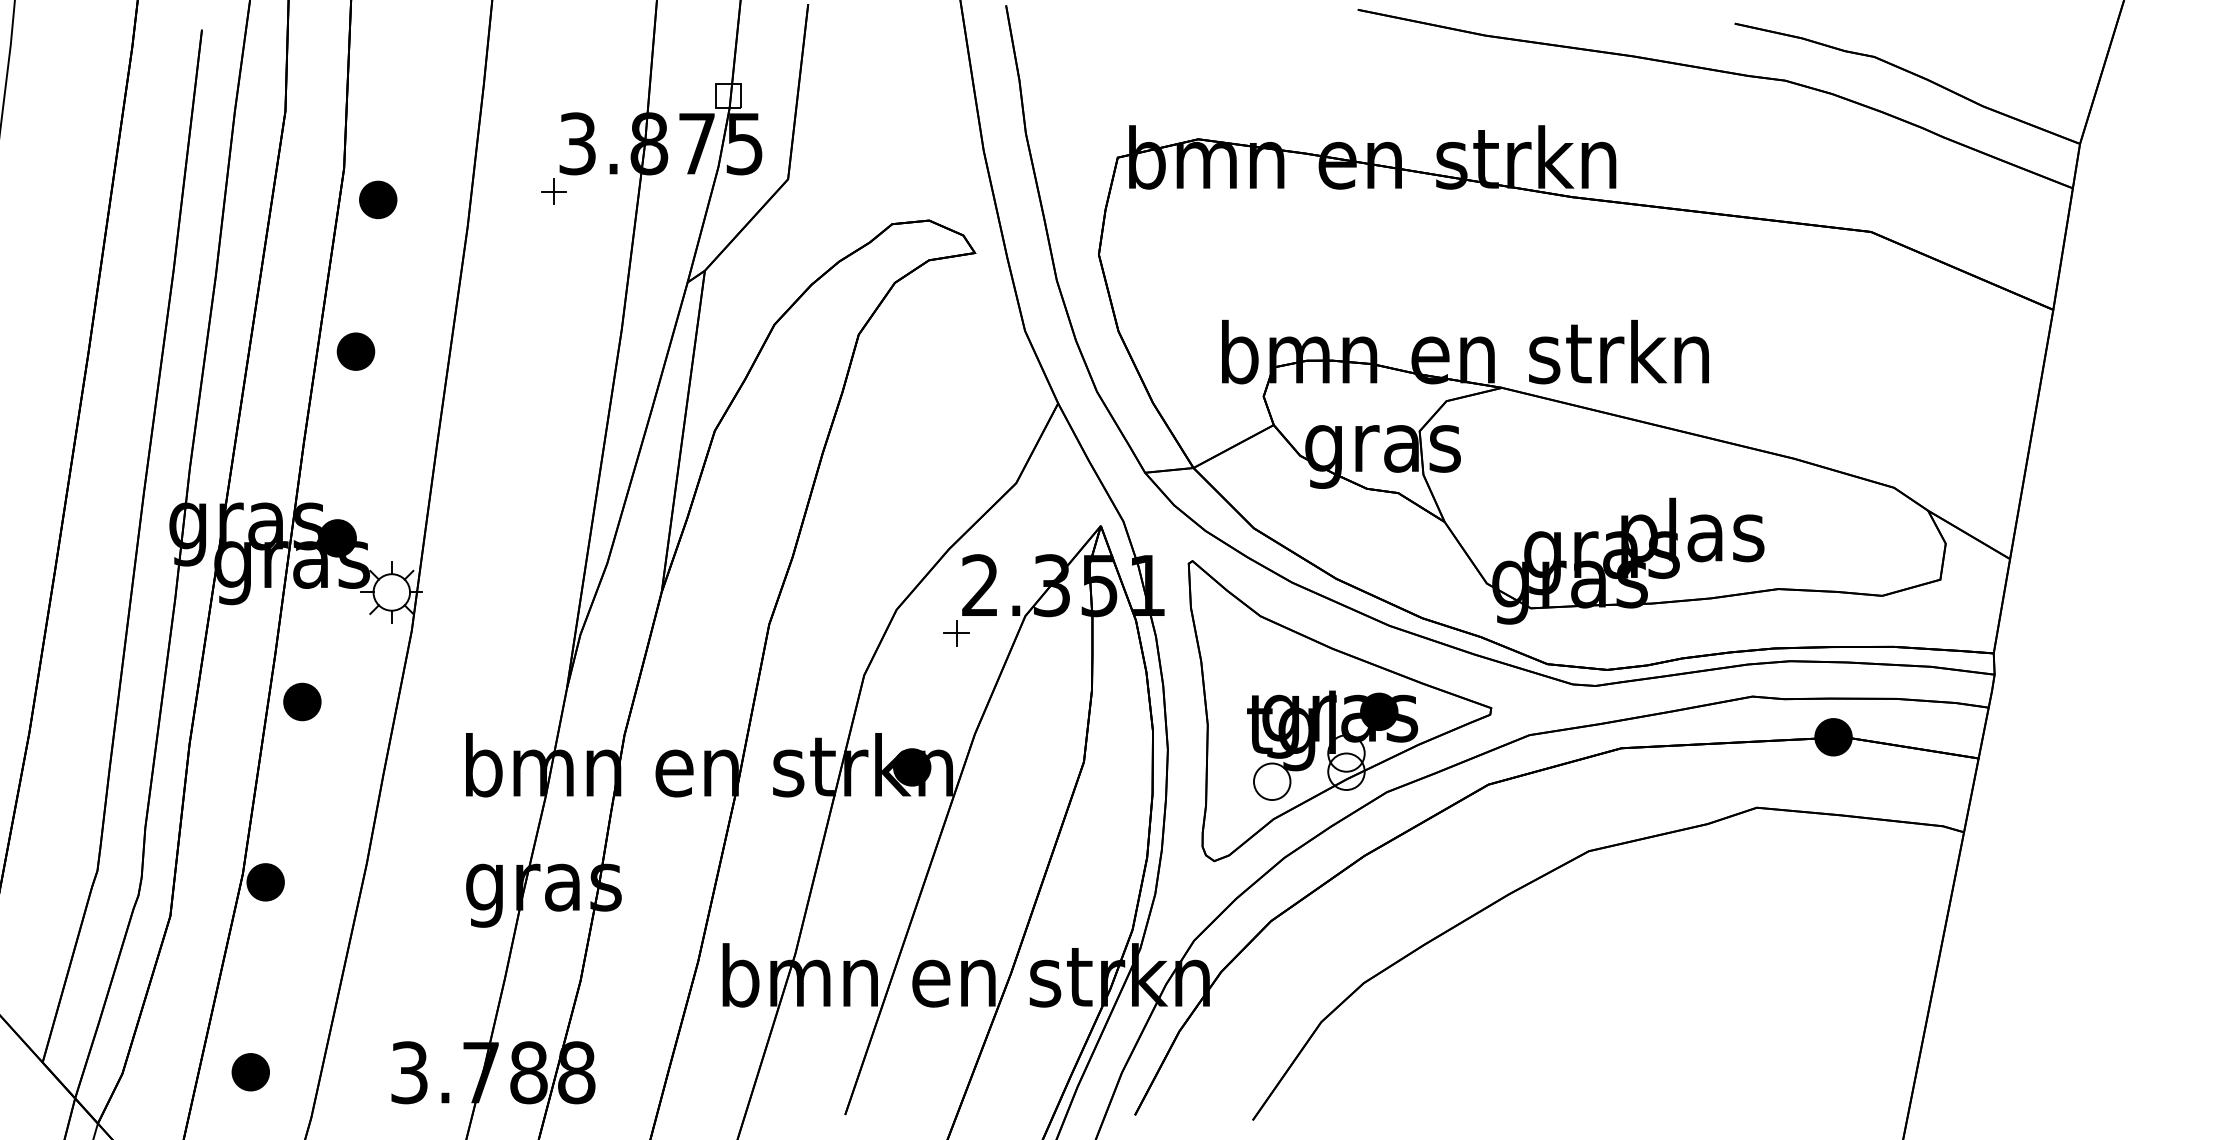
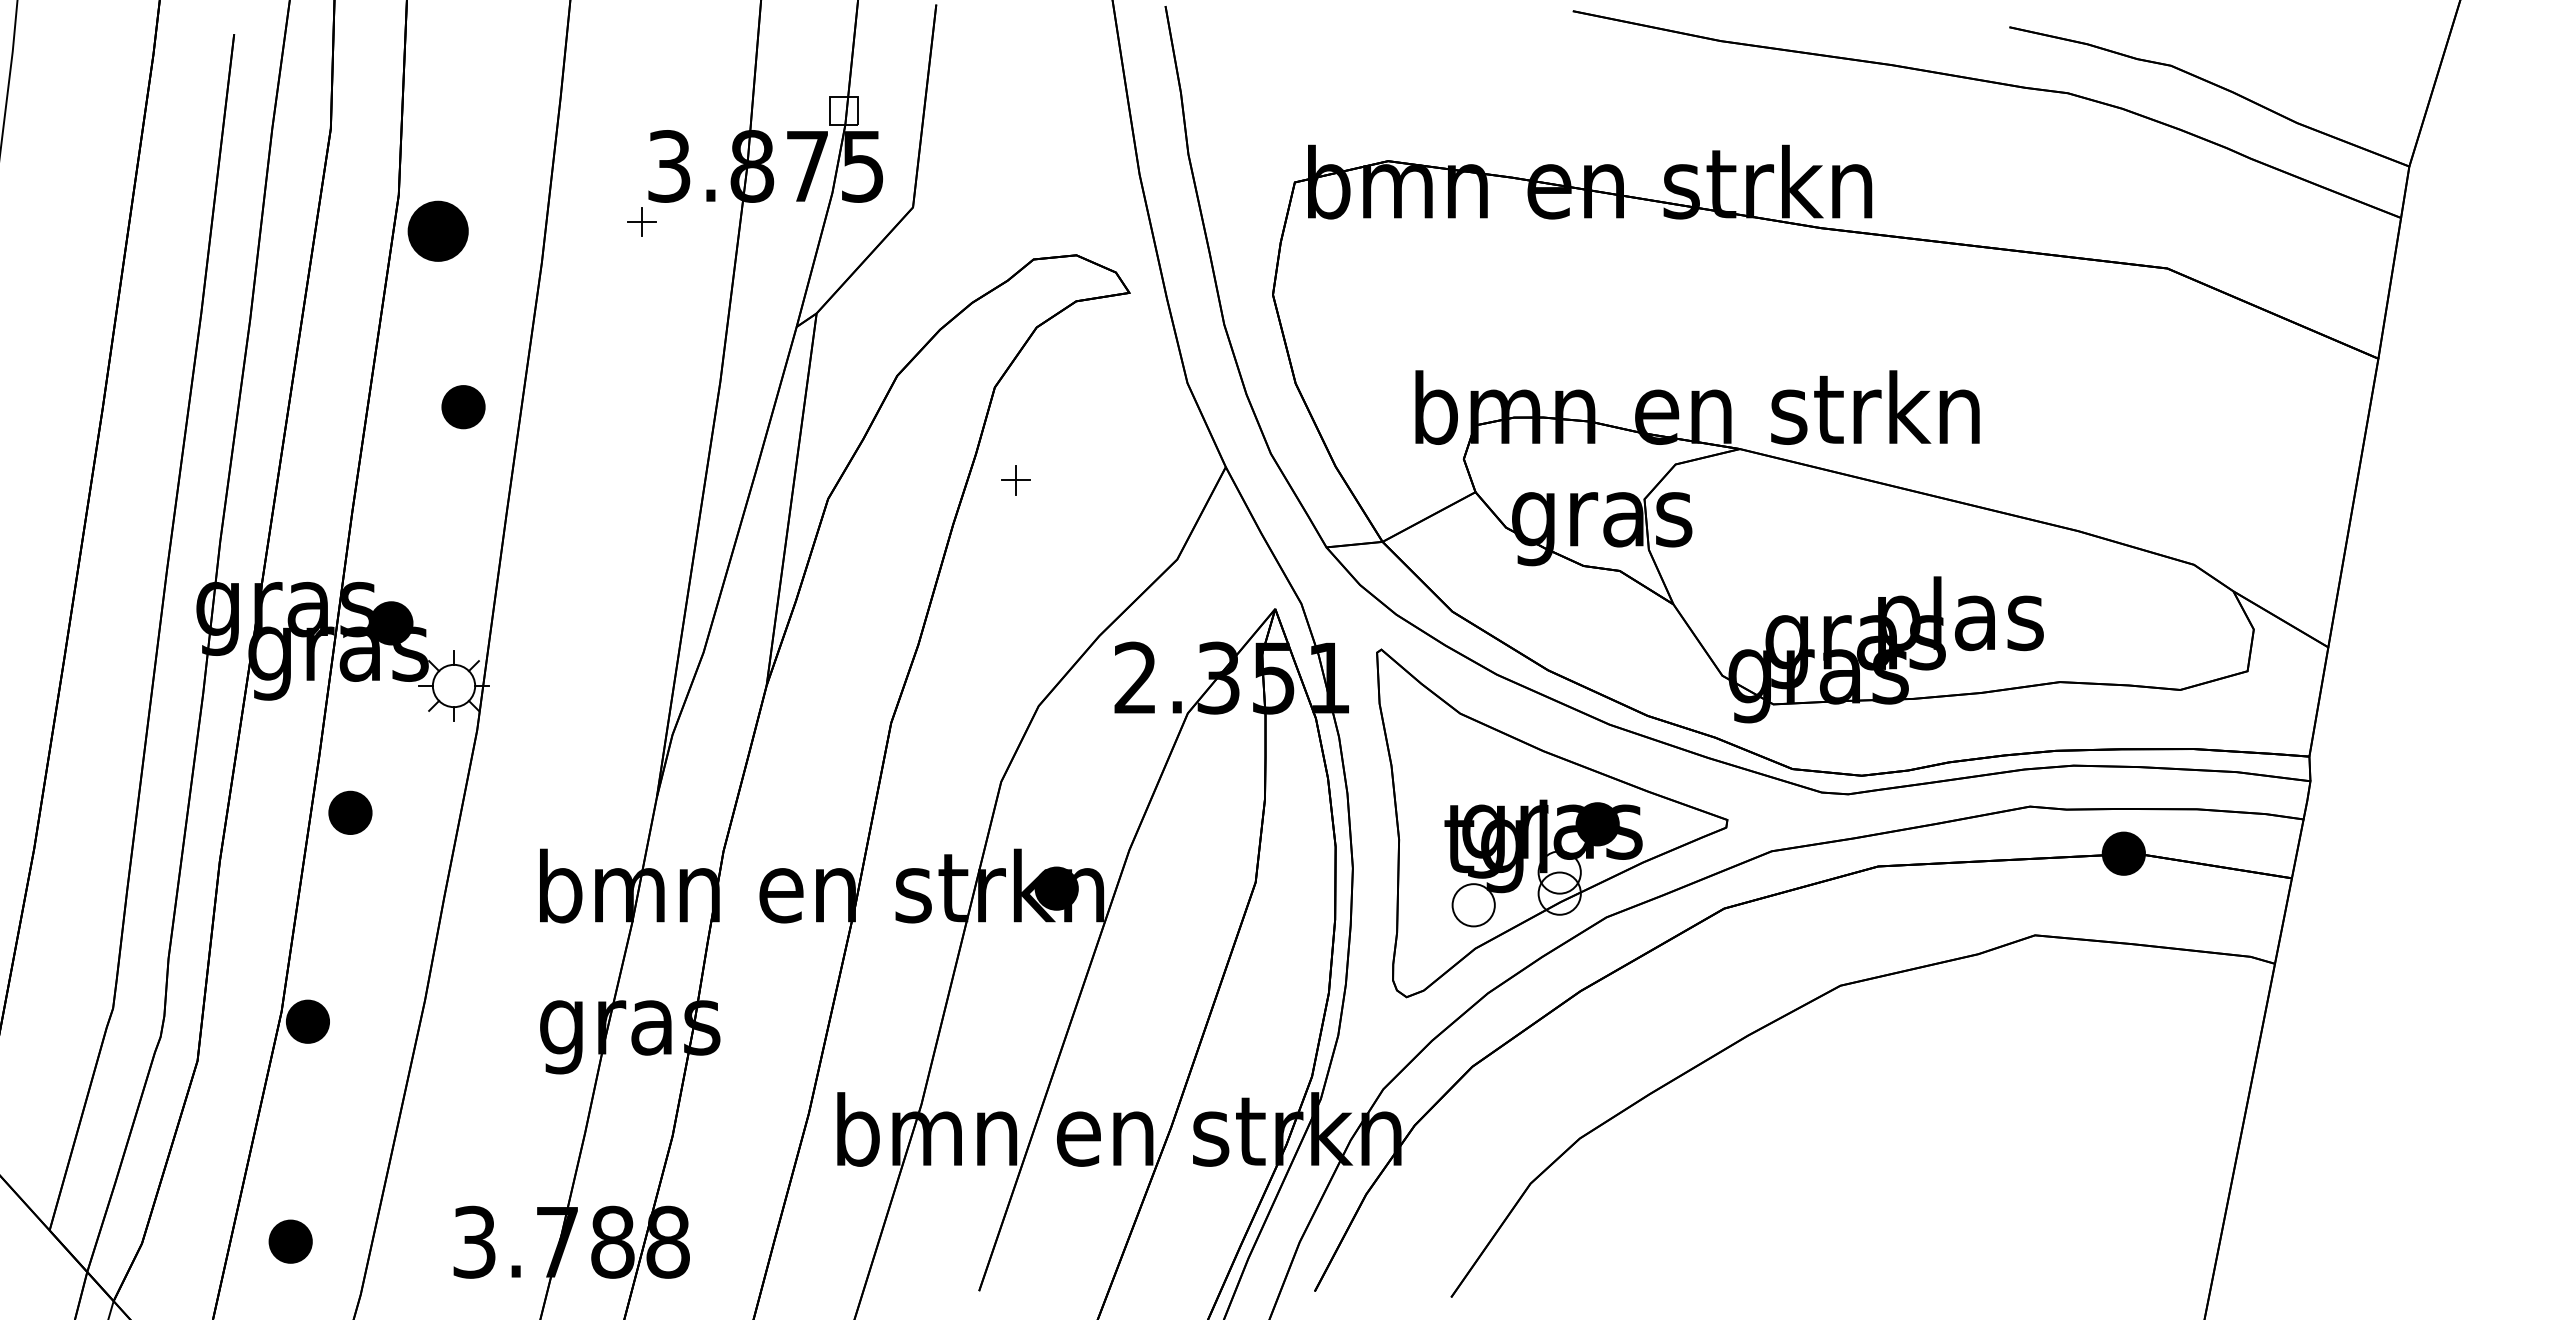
part: (378, 200) -> (438, 231), size x1.4
part: (355, 351) -> (463, 407), moved
part: (956, 633) -> (1015, 480), moved

